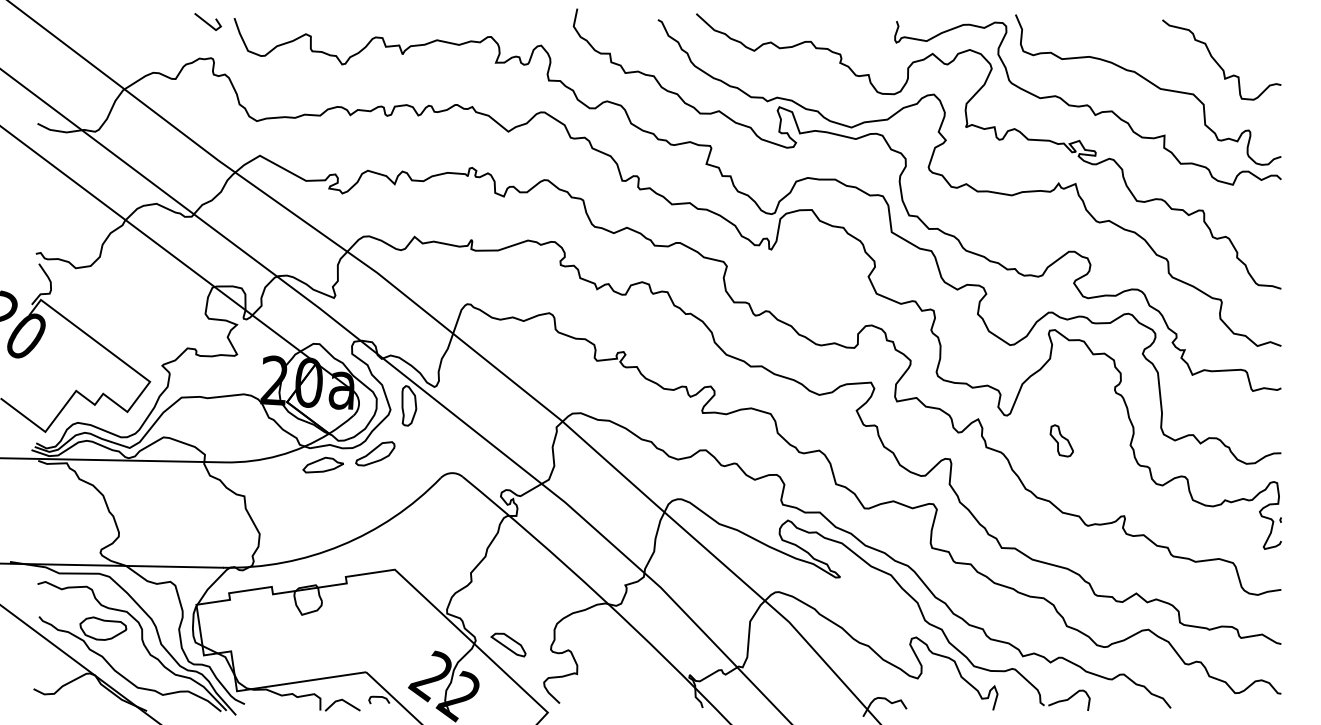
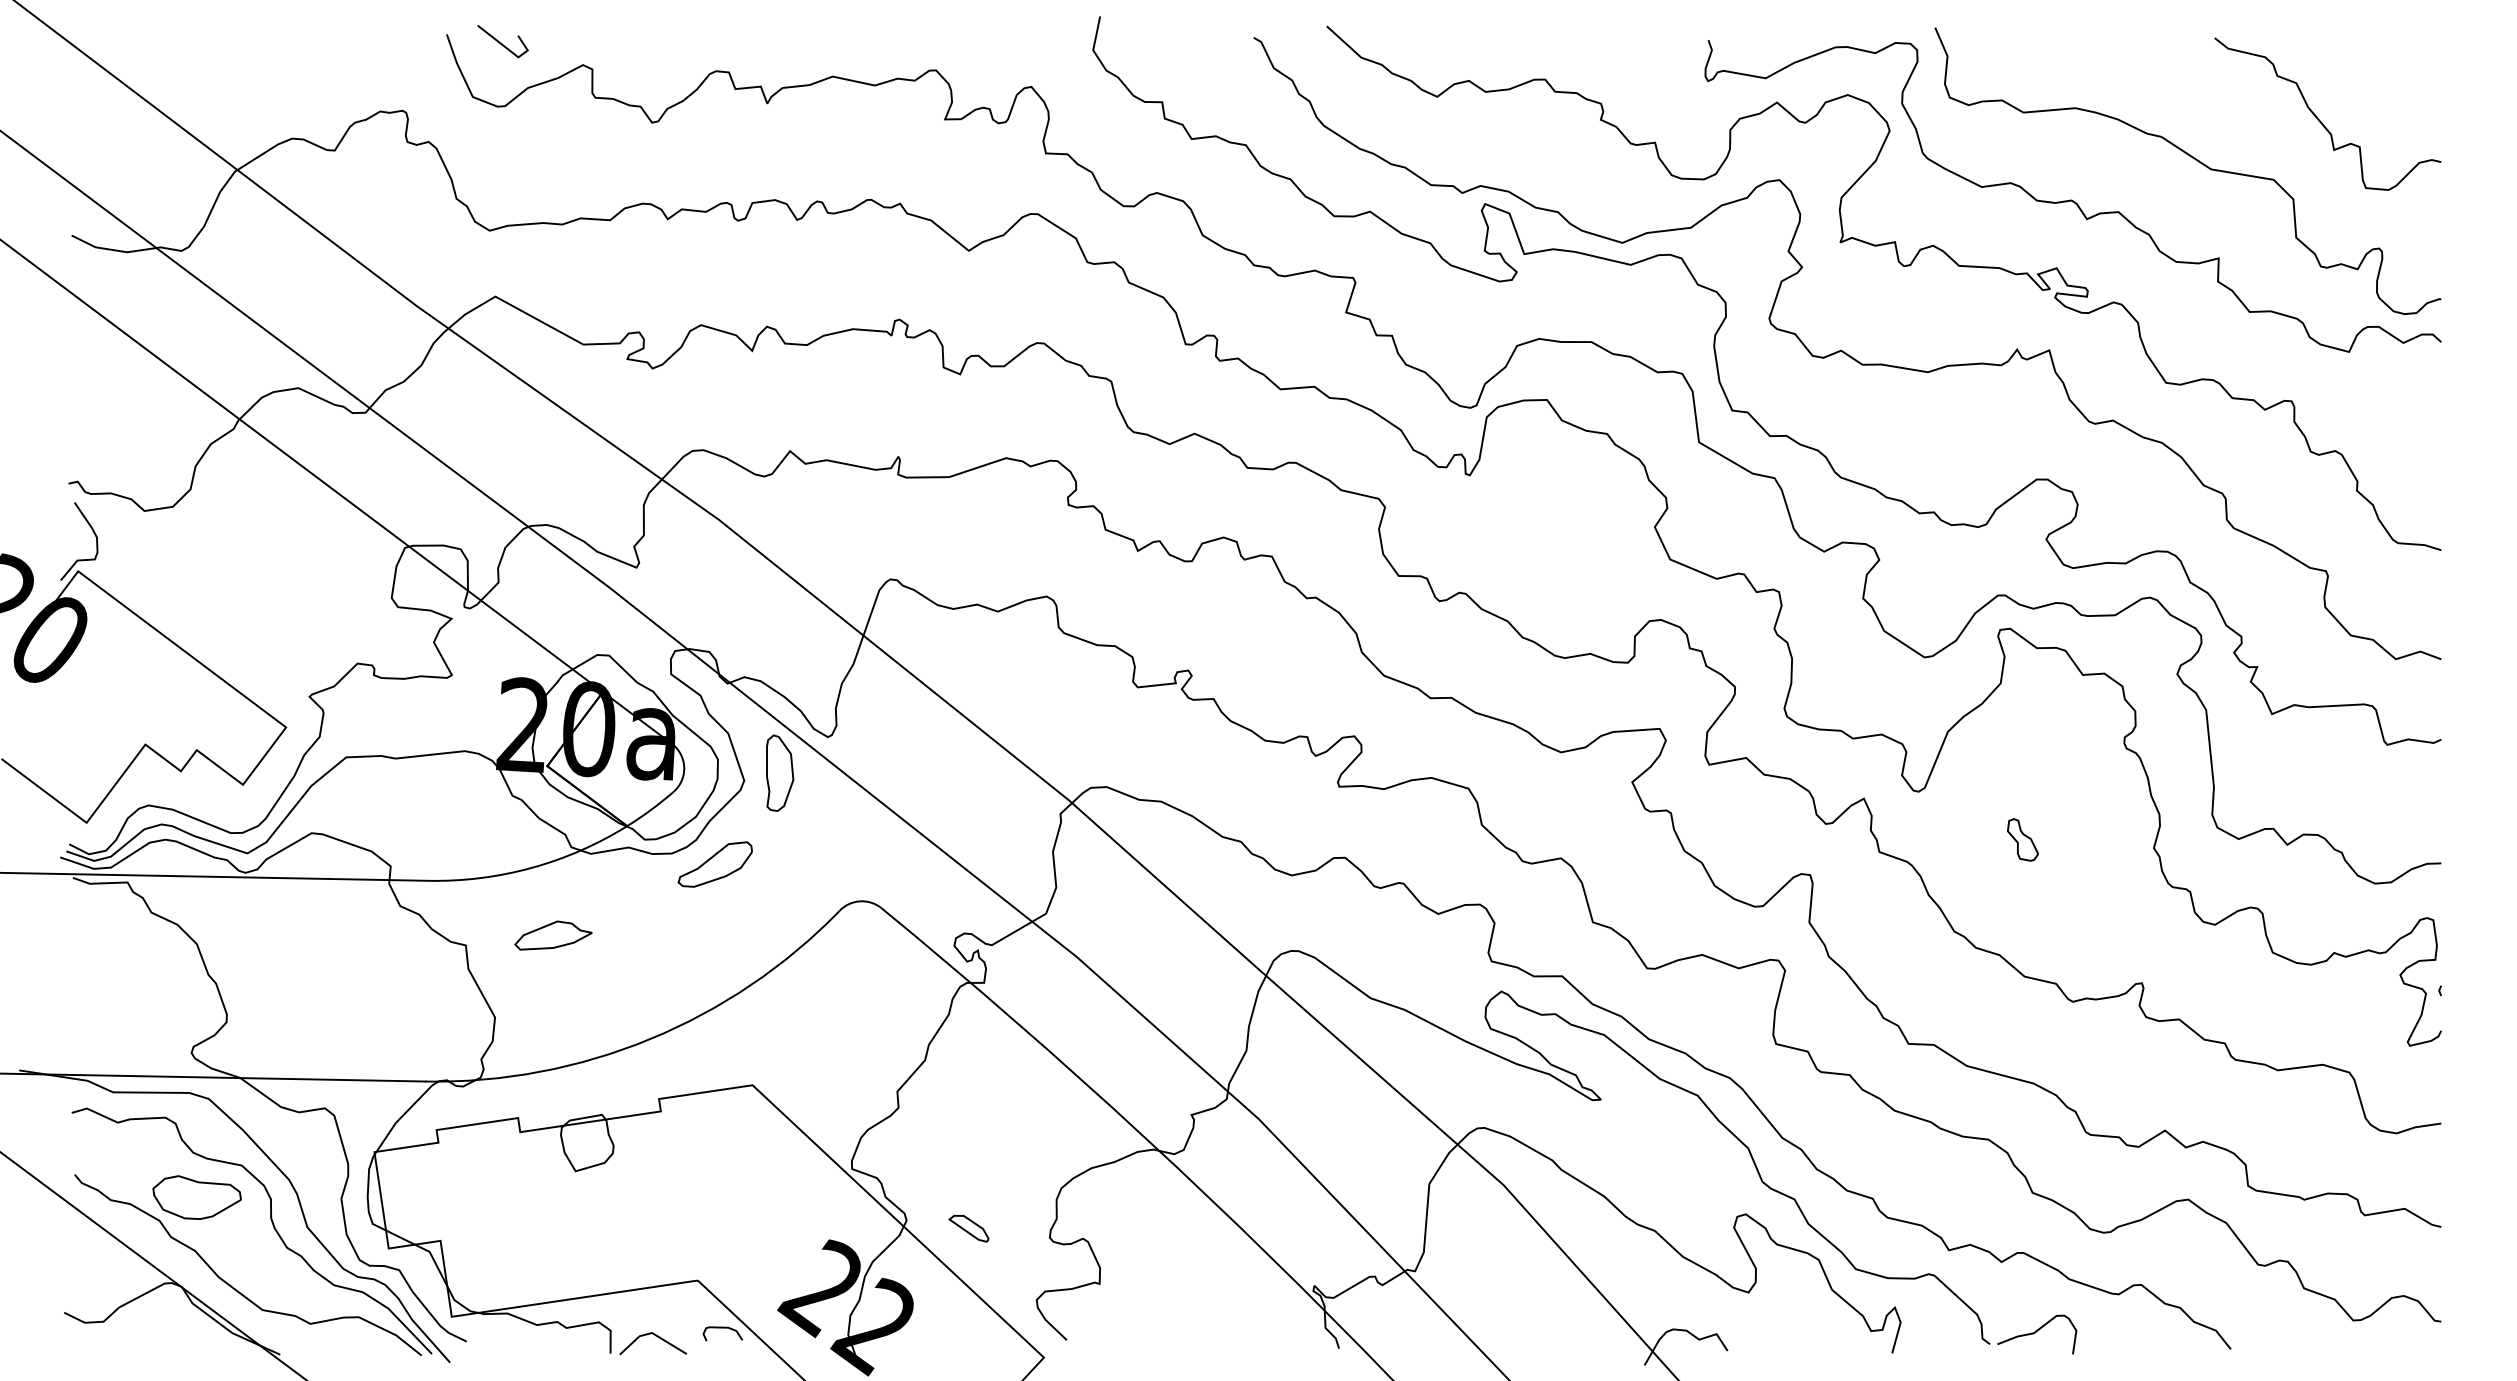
line: (206, 21) -> (500, 40), moved
part: (1061, 440) -> (2022, 839), size x0.7
part: (322, 464) -> (551, 934), moved
part: (508, 644) -> (968, 1227), size x0.6

